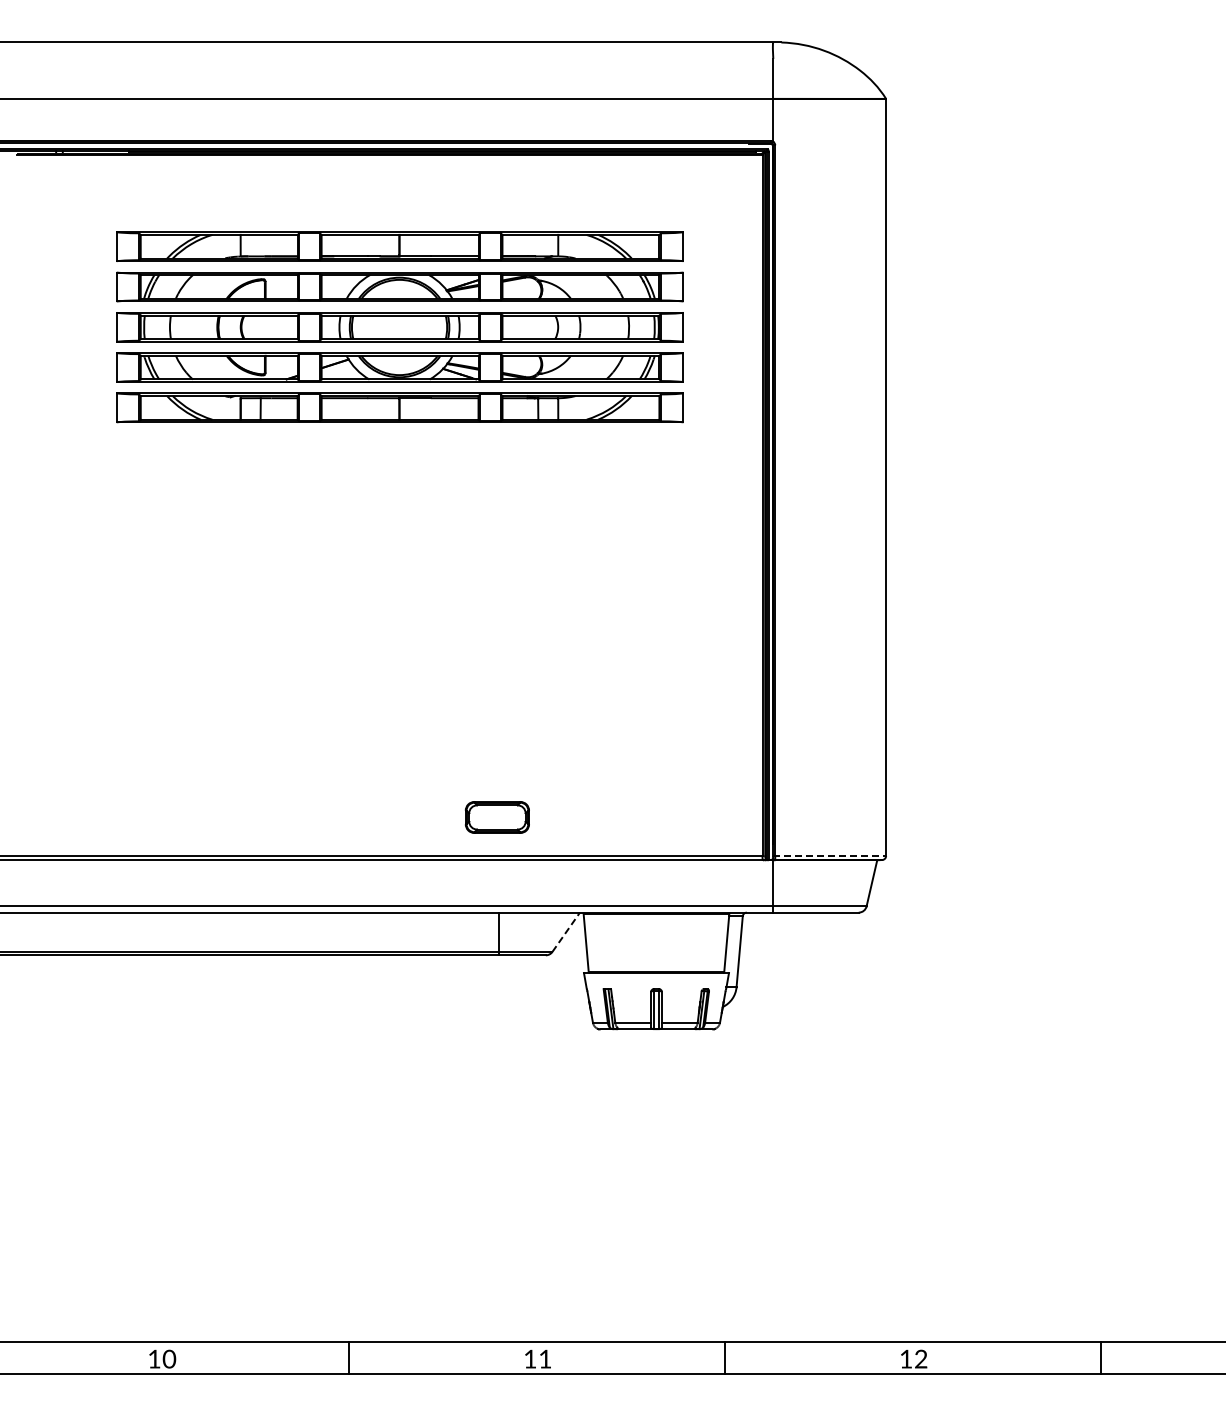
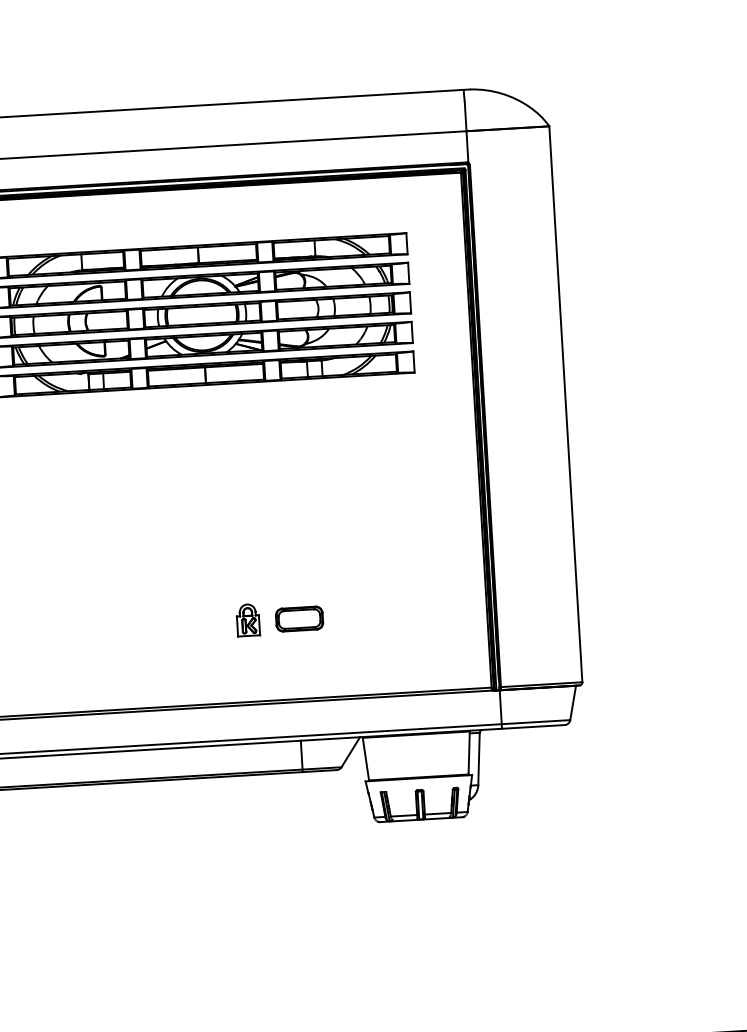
part: (437, 744) -> (248, 619), added
part: (497, 817) -> (299, 619), moved
line: (830, 855) -> (541, 684), dashed -> solid
line: (566, 932) -> (351, 752), dashed -> solid

